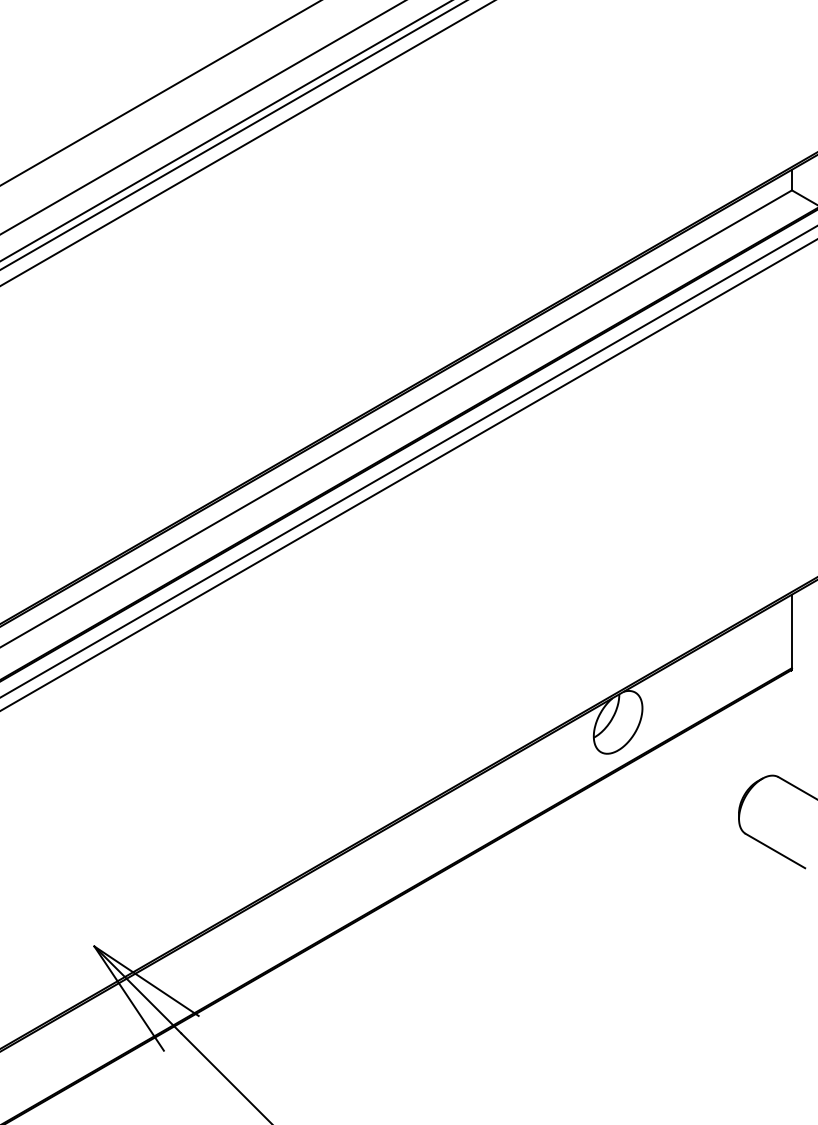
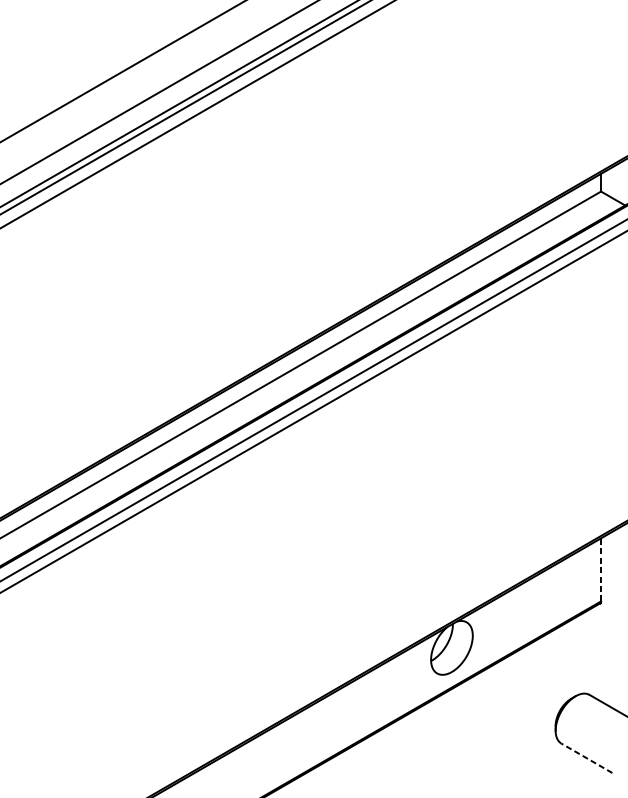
line: (791, 631) -> (600, 569), solid -> dashed
line: (775, 850) -> (586, 757), solid -> dashed

